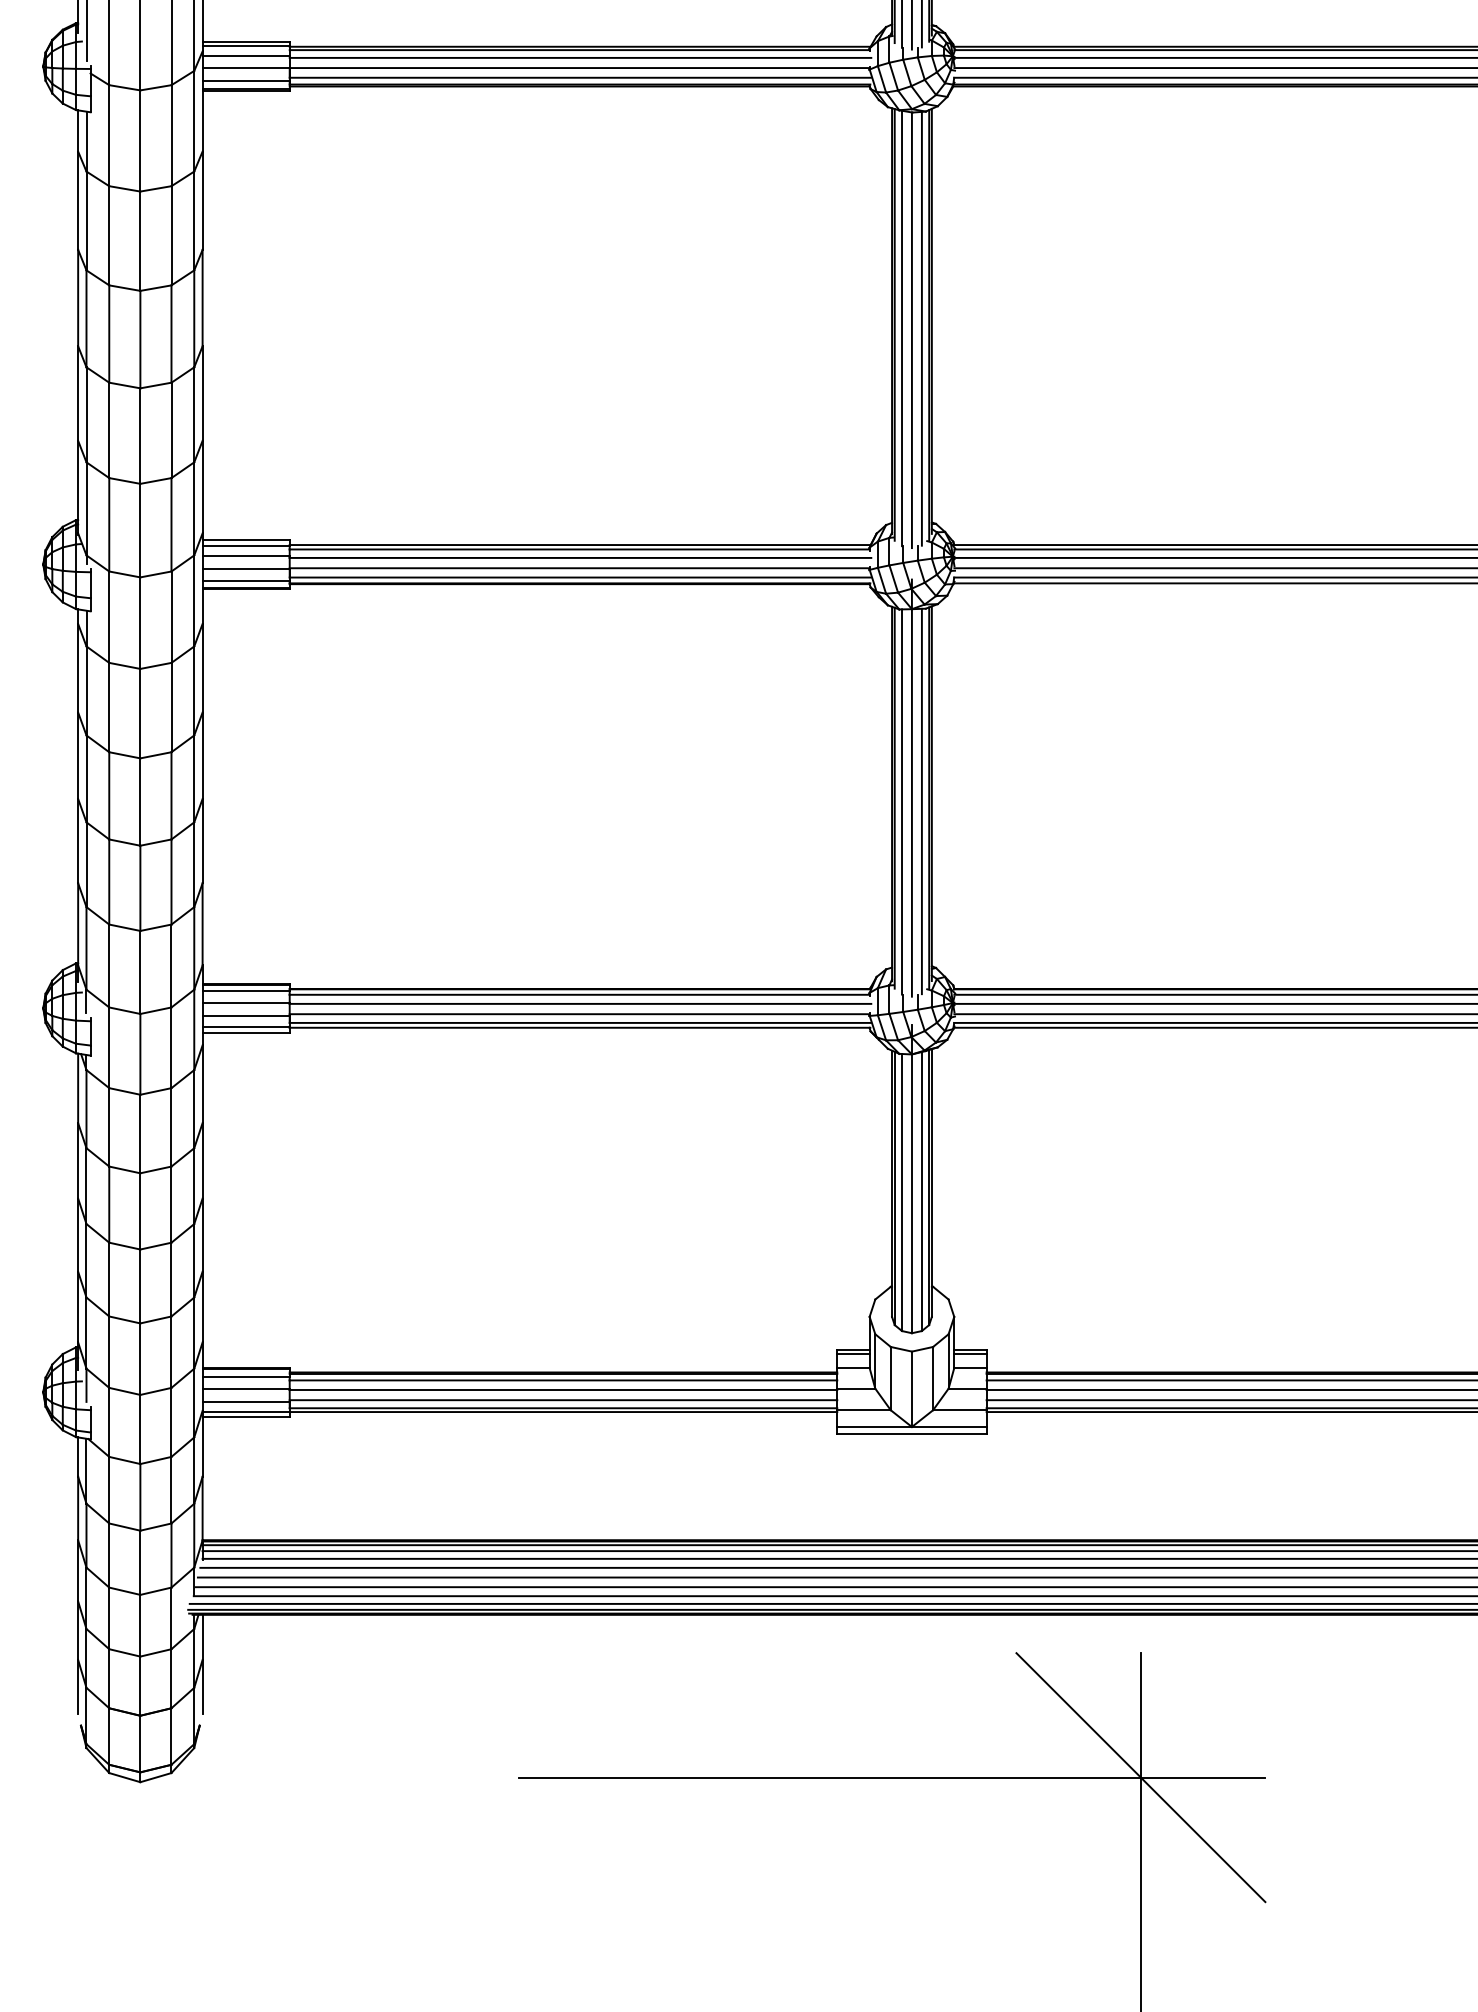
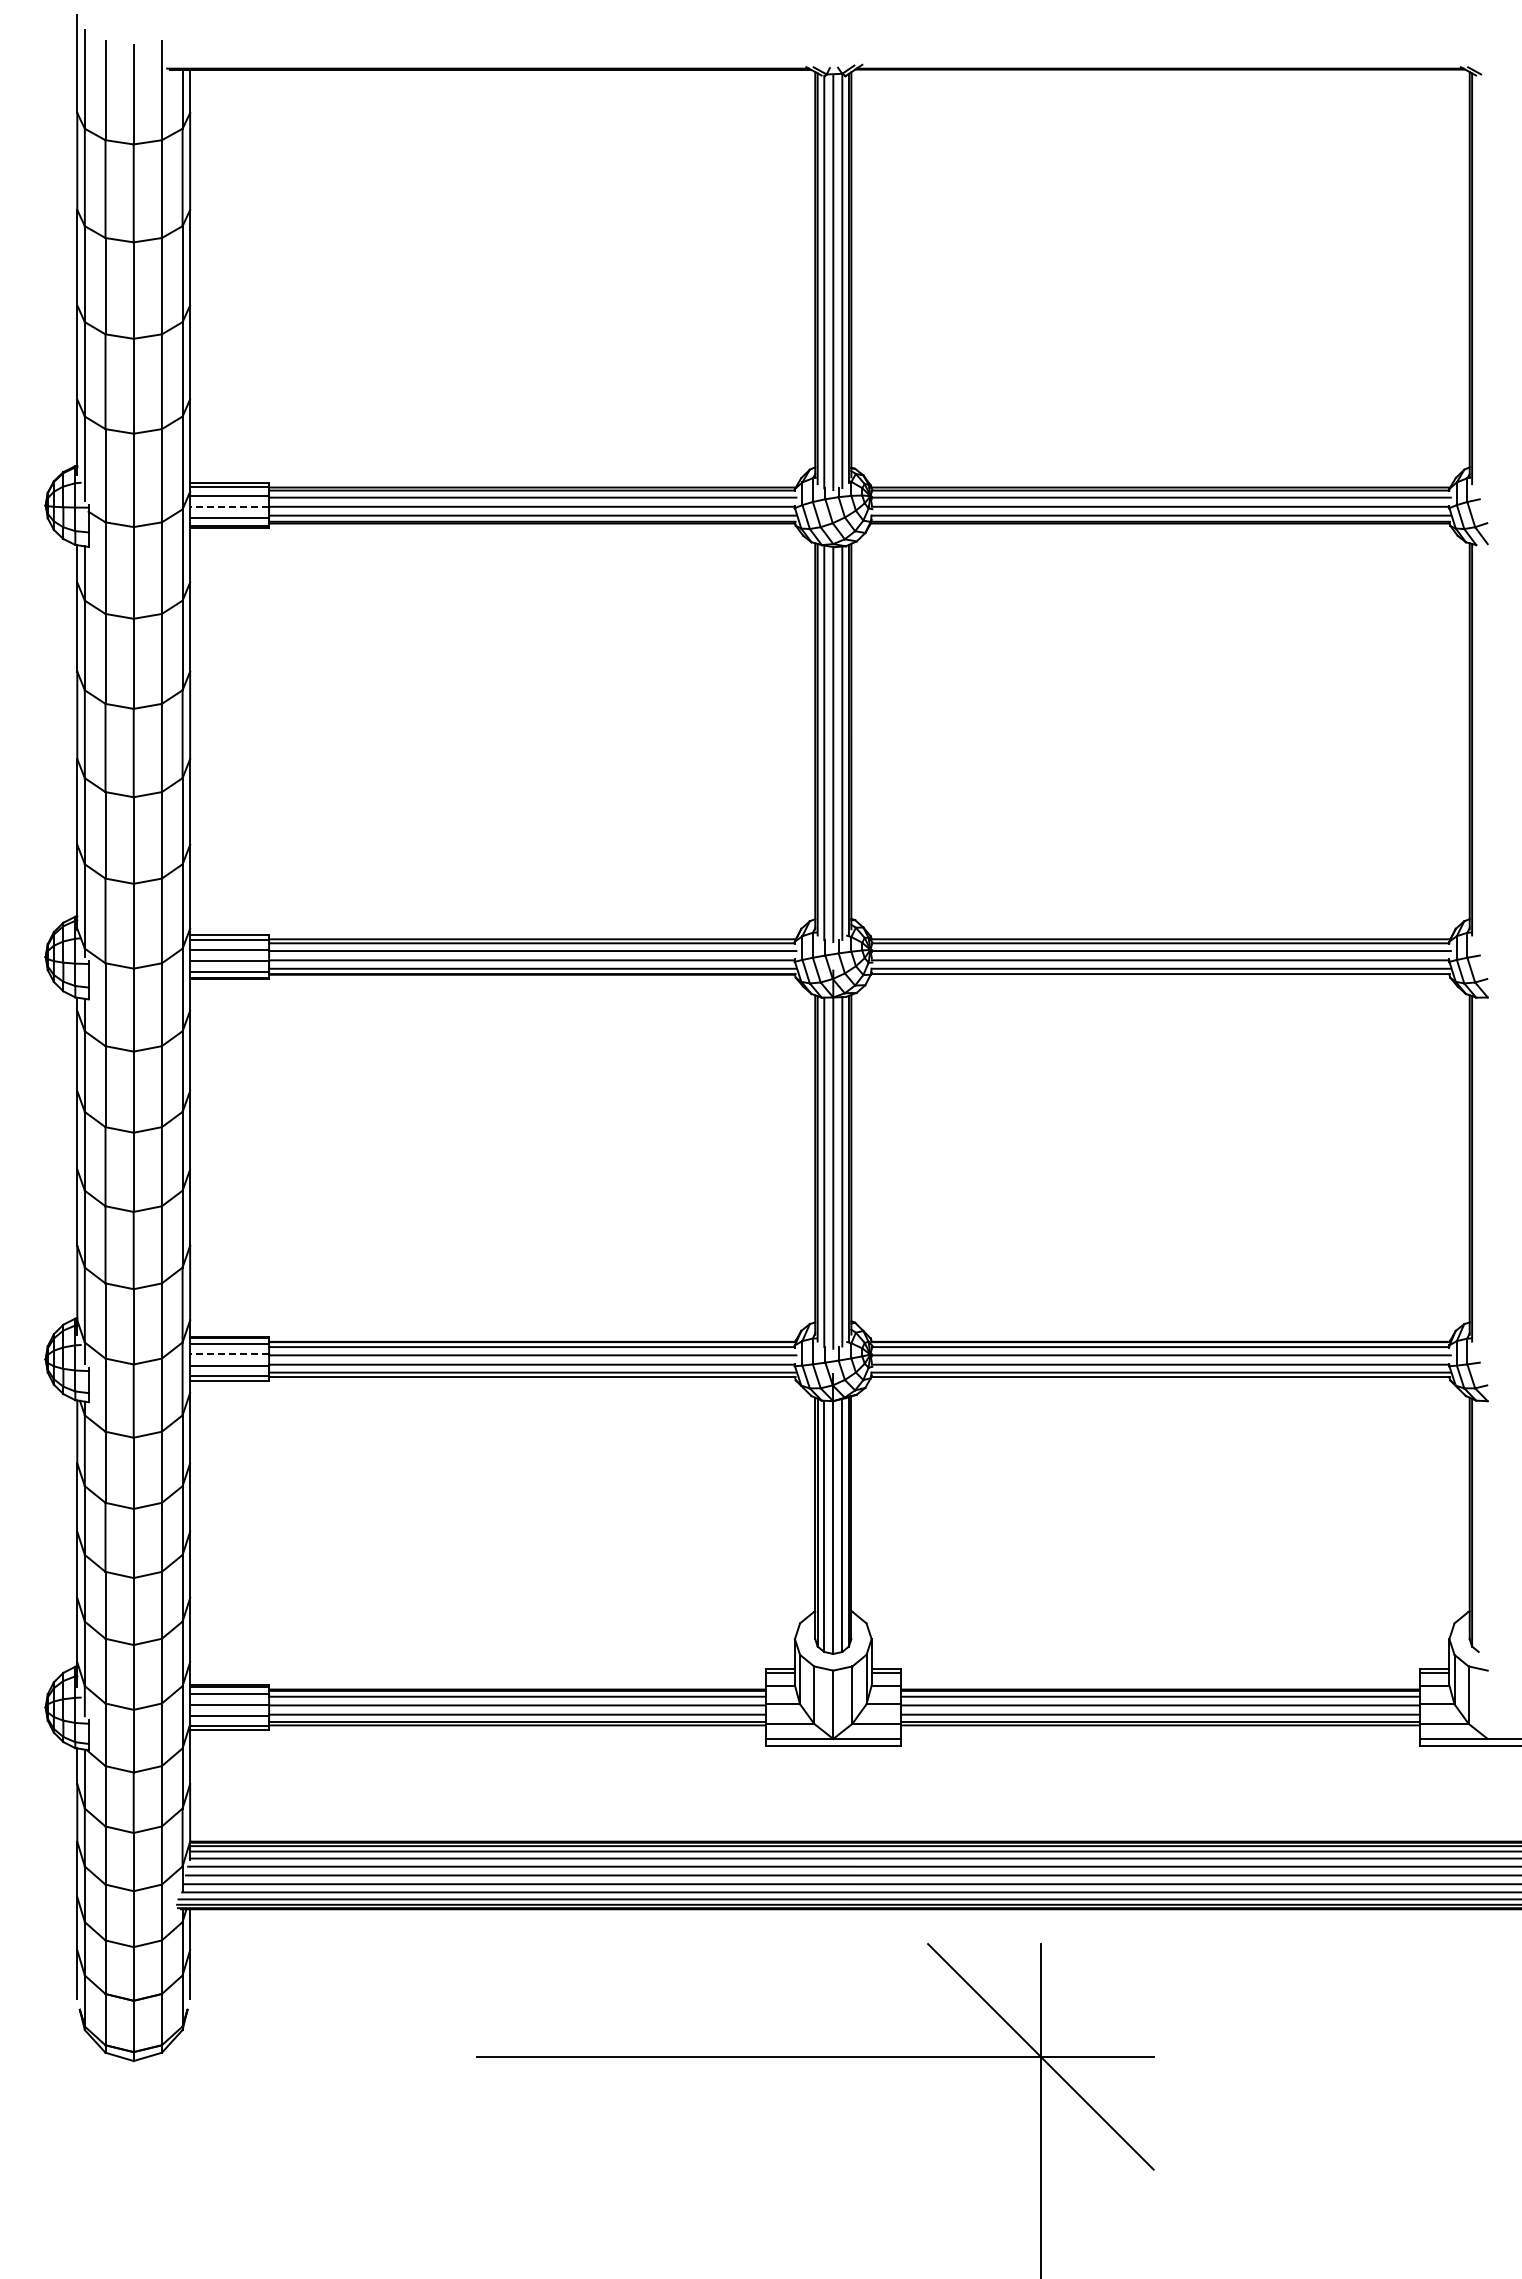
line: (246, 68) -> (229, 507), solid -> dashed
line: (246, 1002) -> (229, 1354), solid -> dashed

